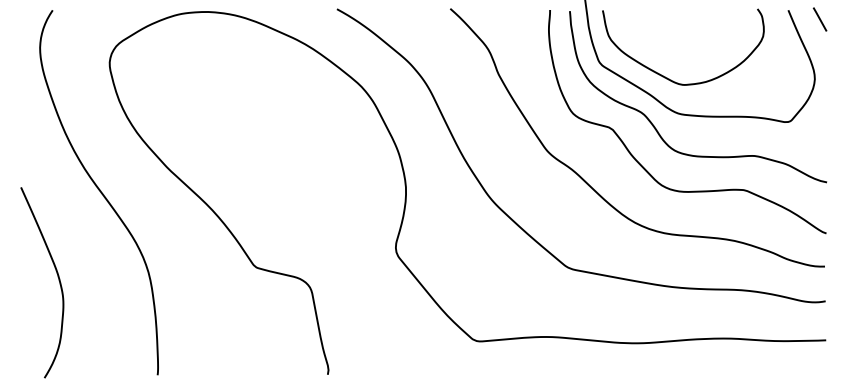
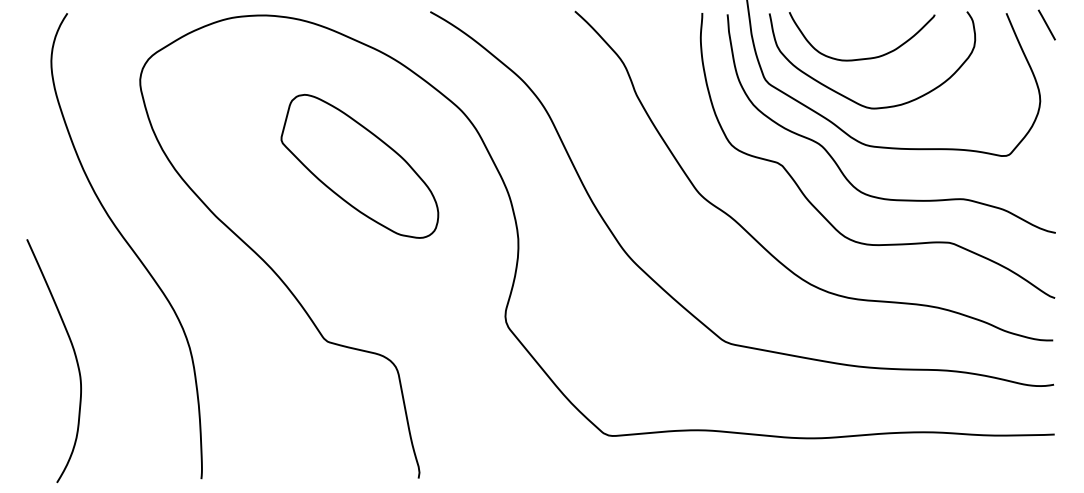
curve: (674, 45) -> (861, 58), added
part: (281, 130) -> (359, 166), added

